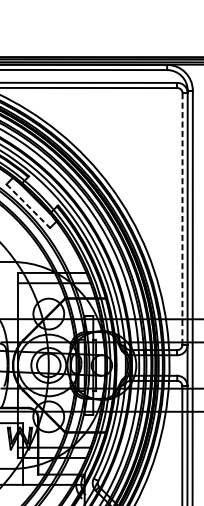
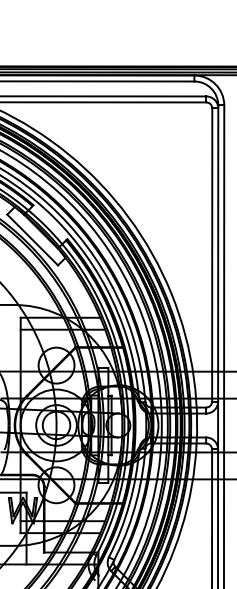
line: (28, 205) -> (32, 239), dashed -> solid
line: (182, 219) -> (212, 255), dashed -> solid

